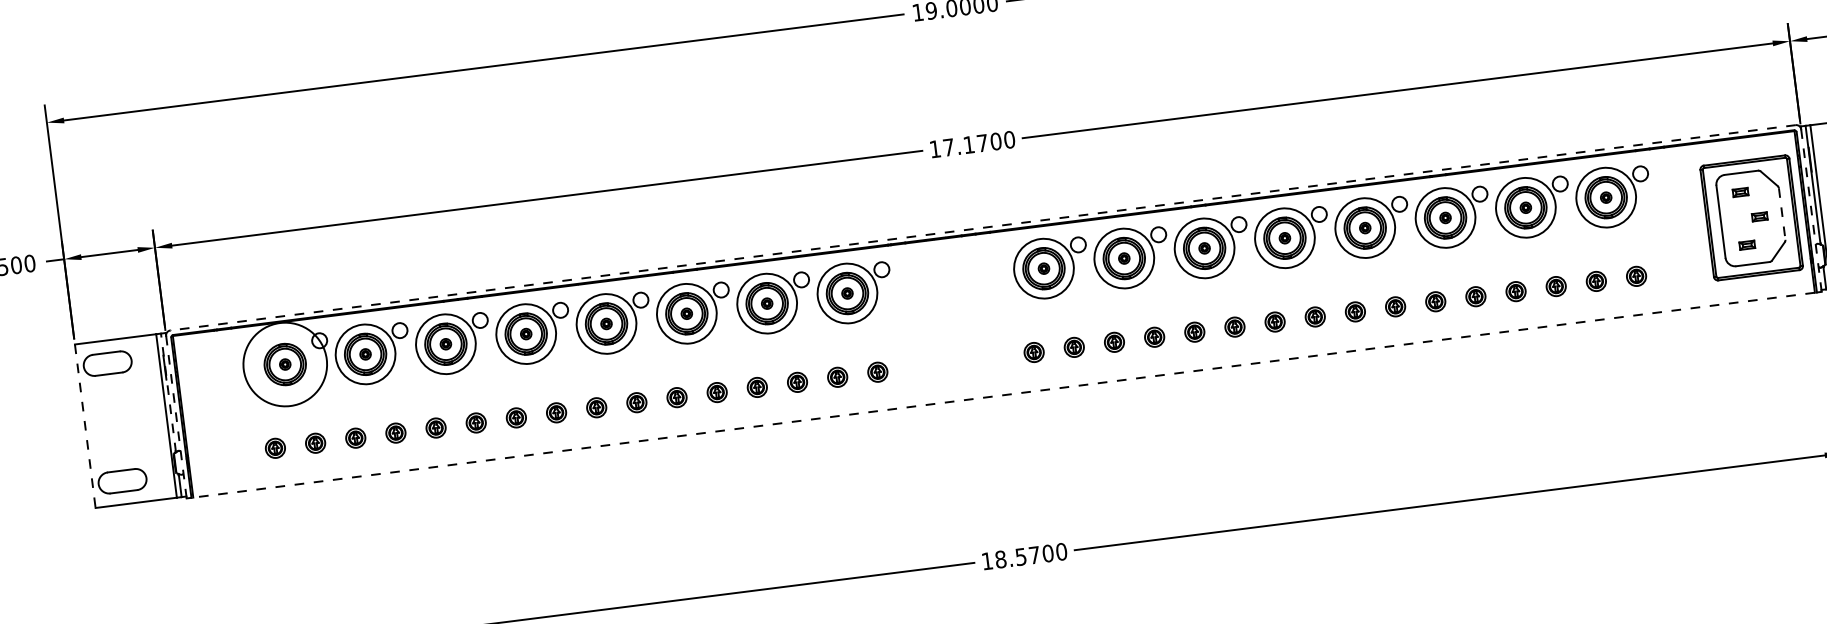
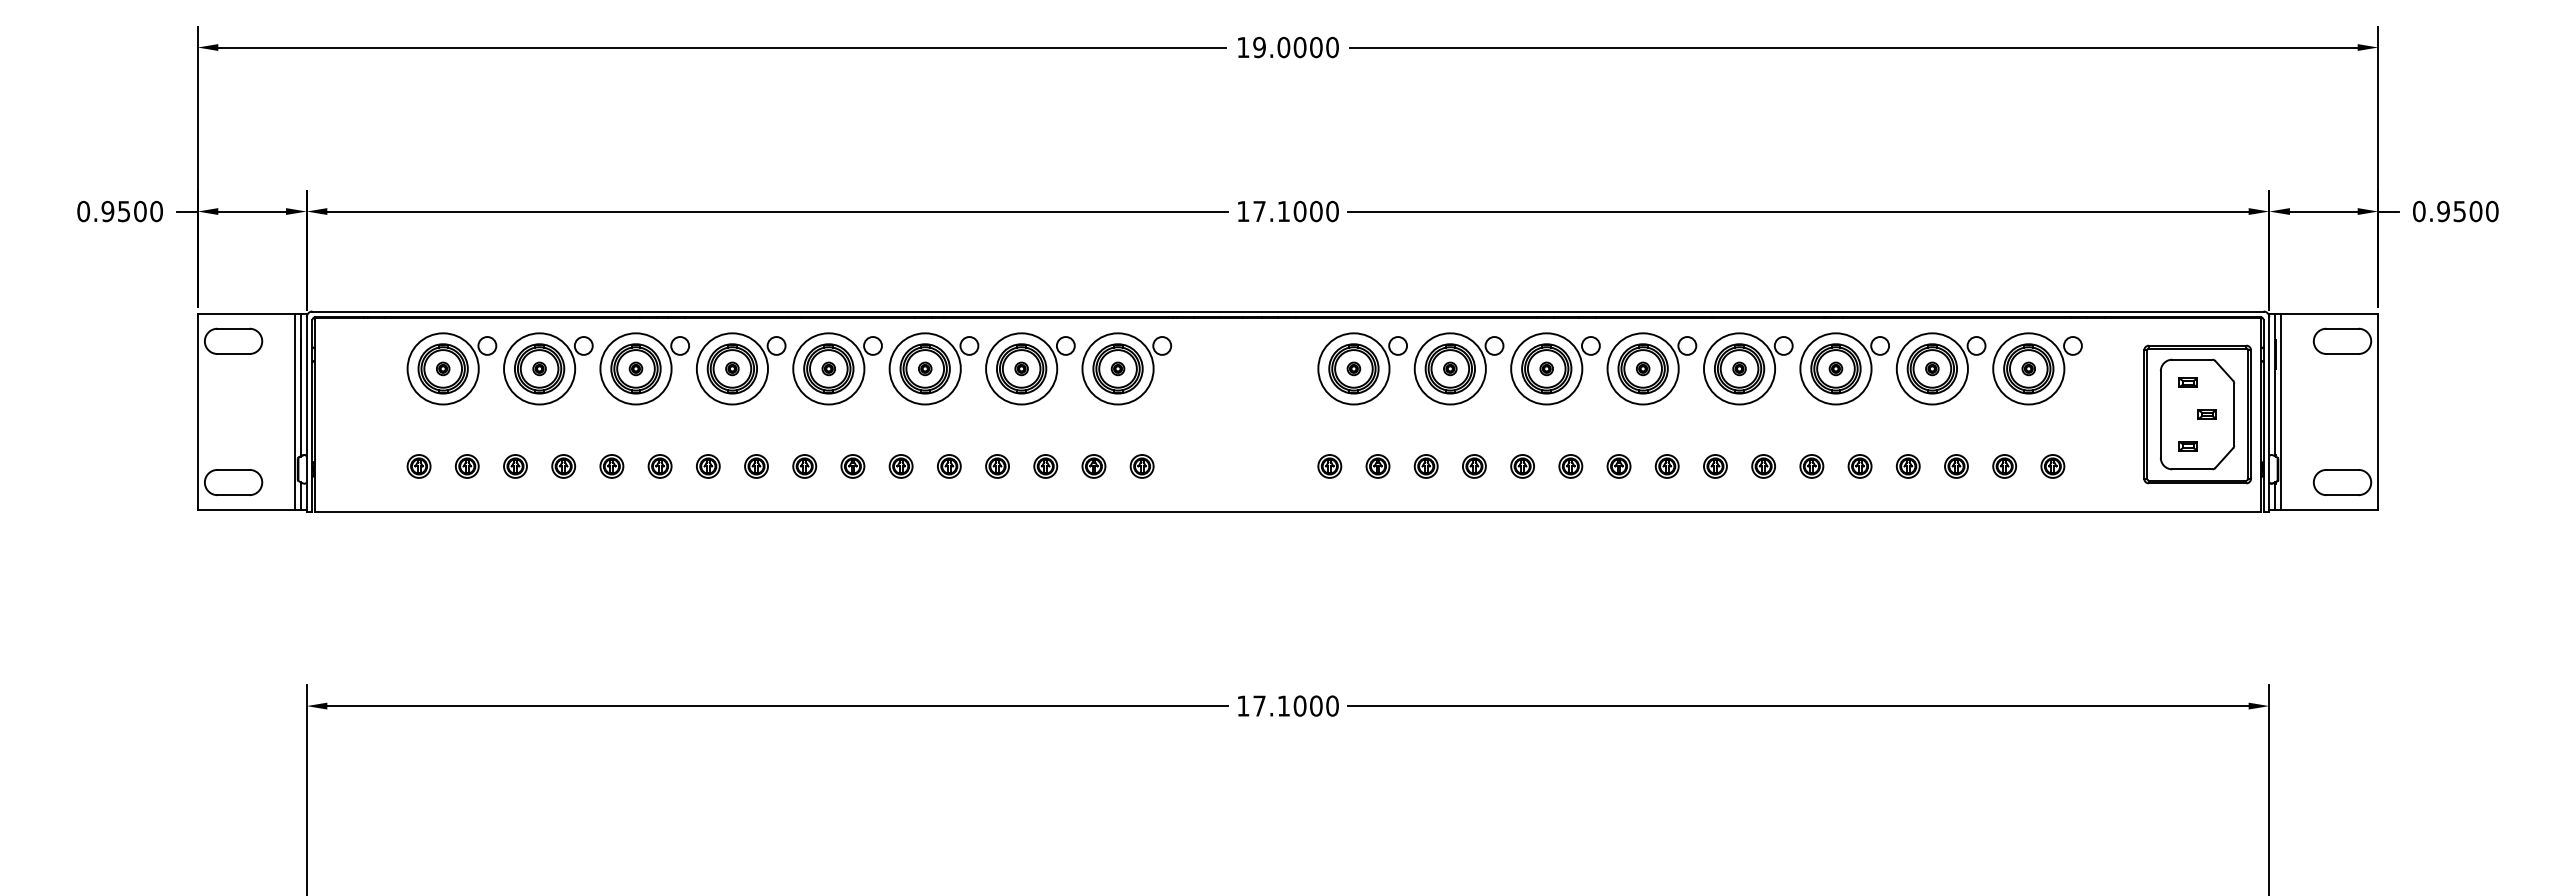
text: (982, 143) -> (1299, 211), 17.1700 -> 17.1000
line: (1811, 210) -> (2269, 414), dashed -> solid
line: (1782, 214) -> (2234, 414), dashed -> solid
line: (983, 227) -> (1288, 311), dashed -> solid
circle: (284, 364) -> (442, 368), size x0.71
line: (168, 392) -> (300, 384), dashed -> solid
line: (1003, 395) -> (1287, 512), dashed -> solid
line: (176, 416) -> (306, 414), dashed -> solid
line: (85, 426) -> (197, 412), dashed -> solid
text: (1017, 556) -> (1279, 705), 18.5700 -> 17.1000

